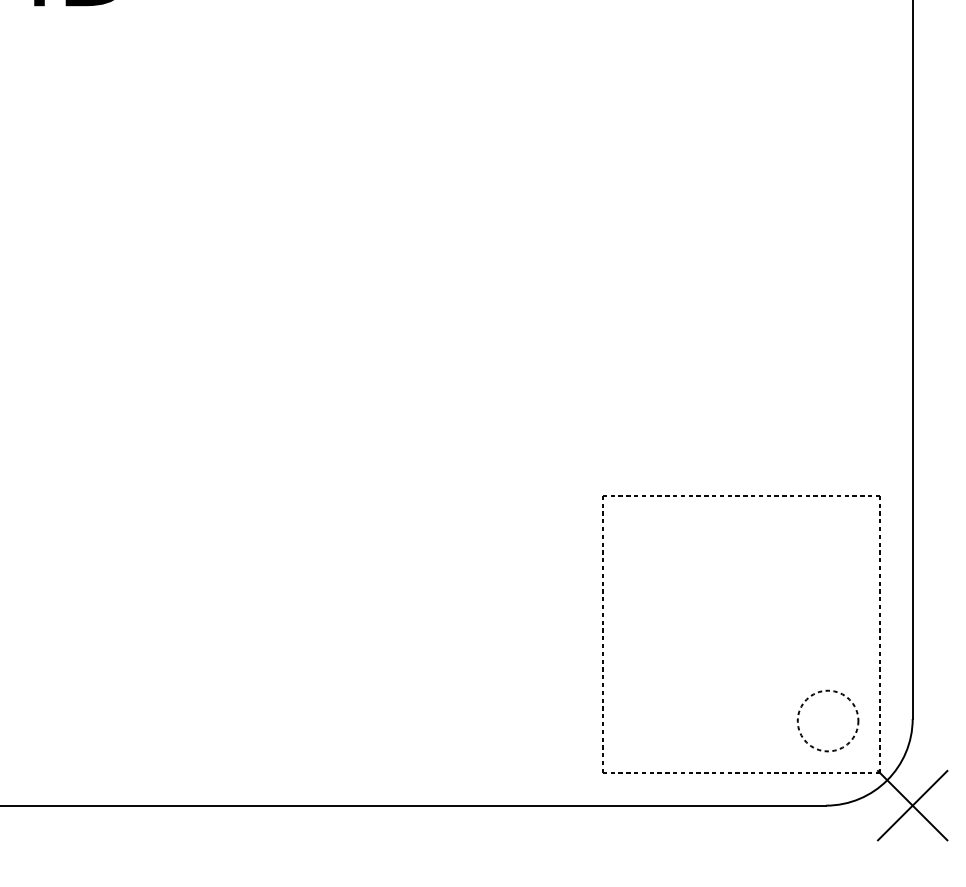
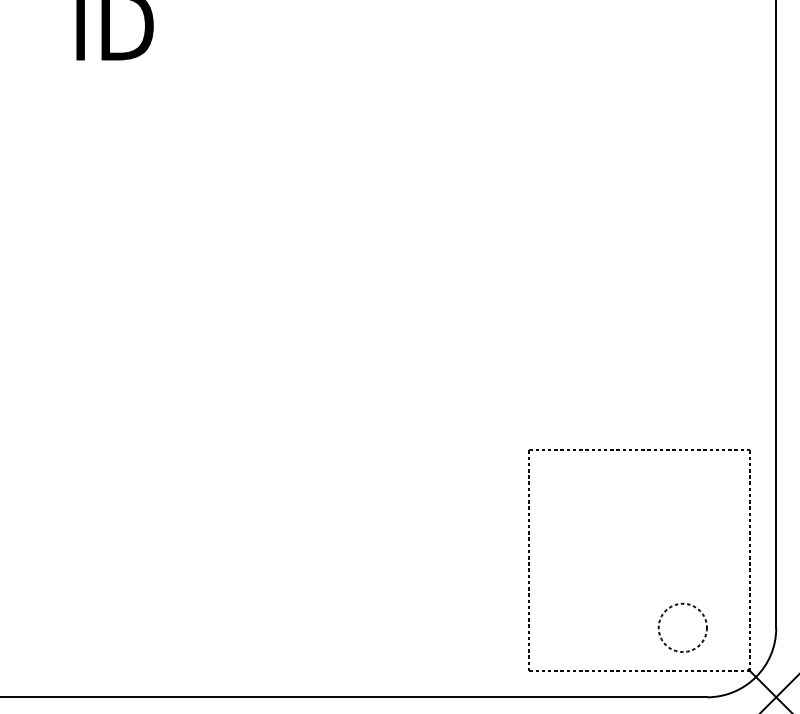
circle: (827, 720) -> (682, 627), moved

